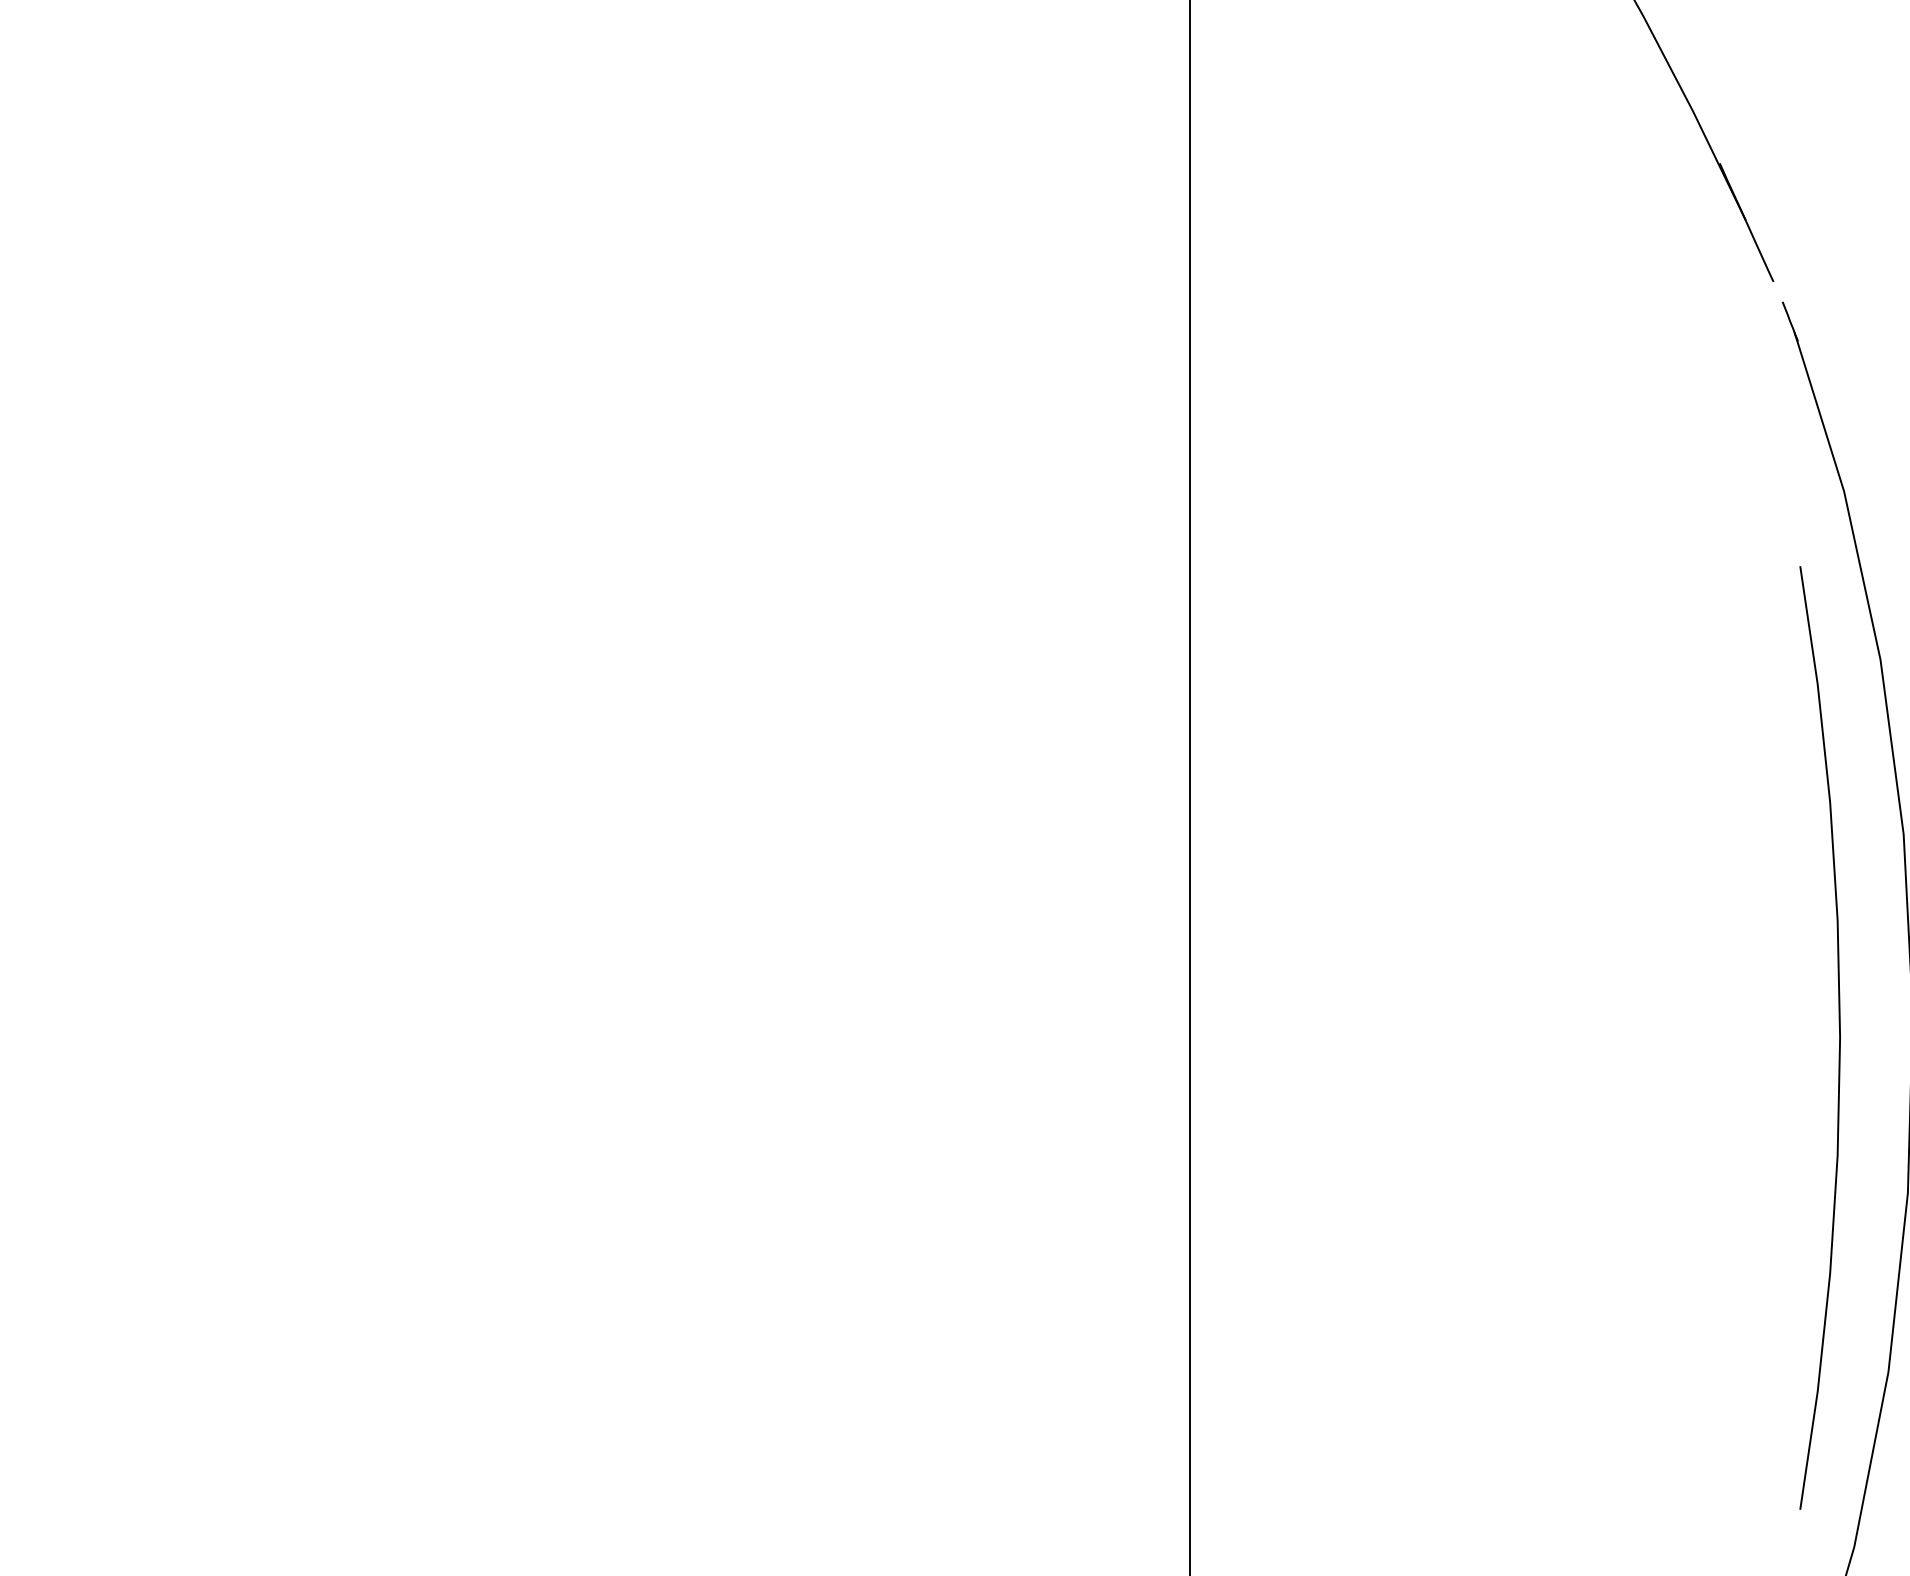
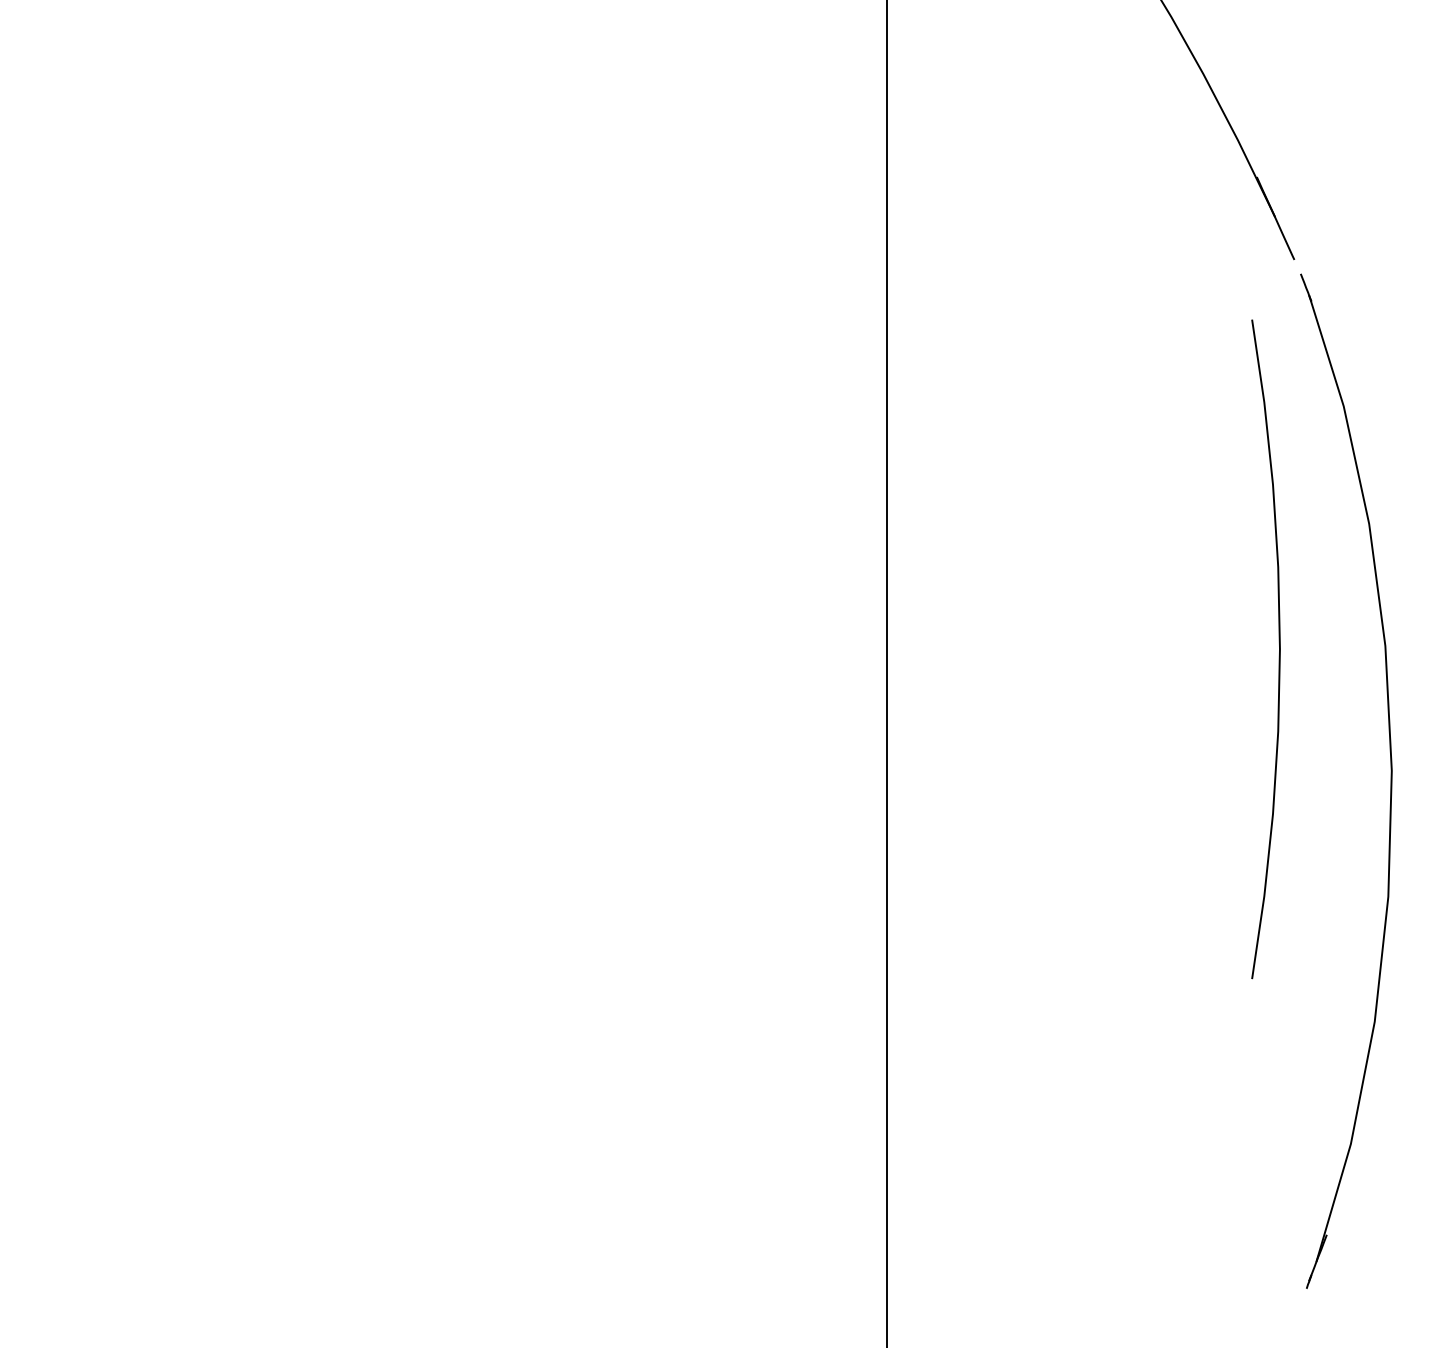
curve: (1839, 1038) -> (1279, 649), moved

